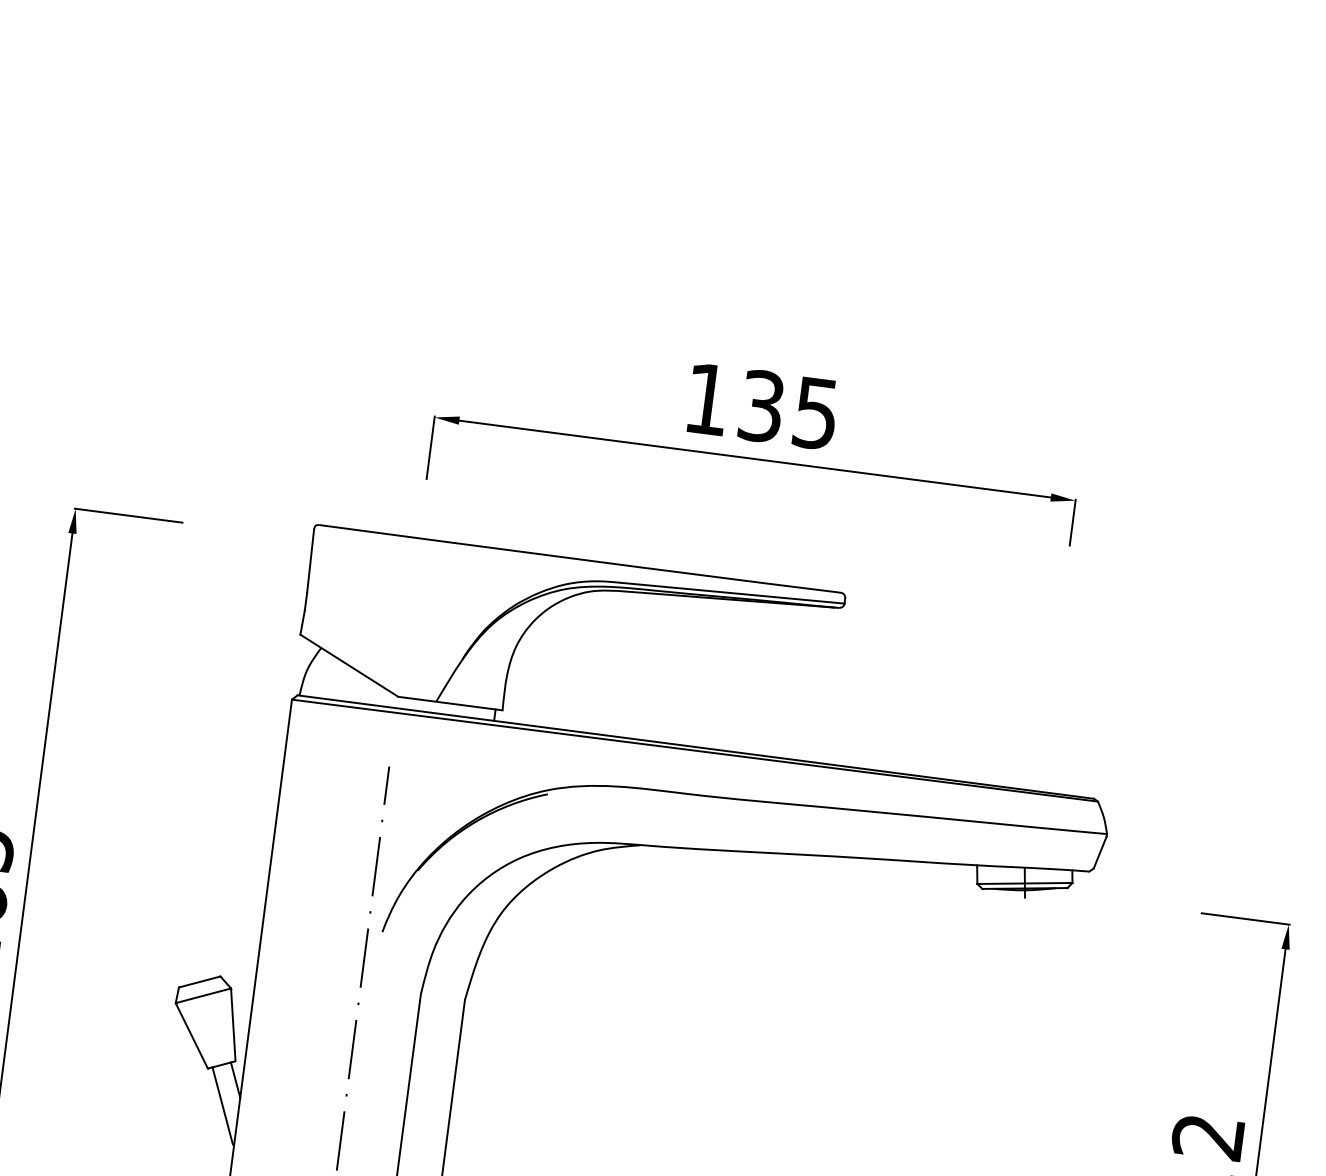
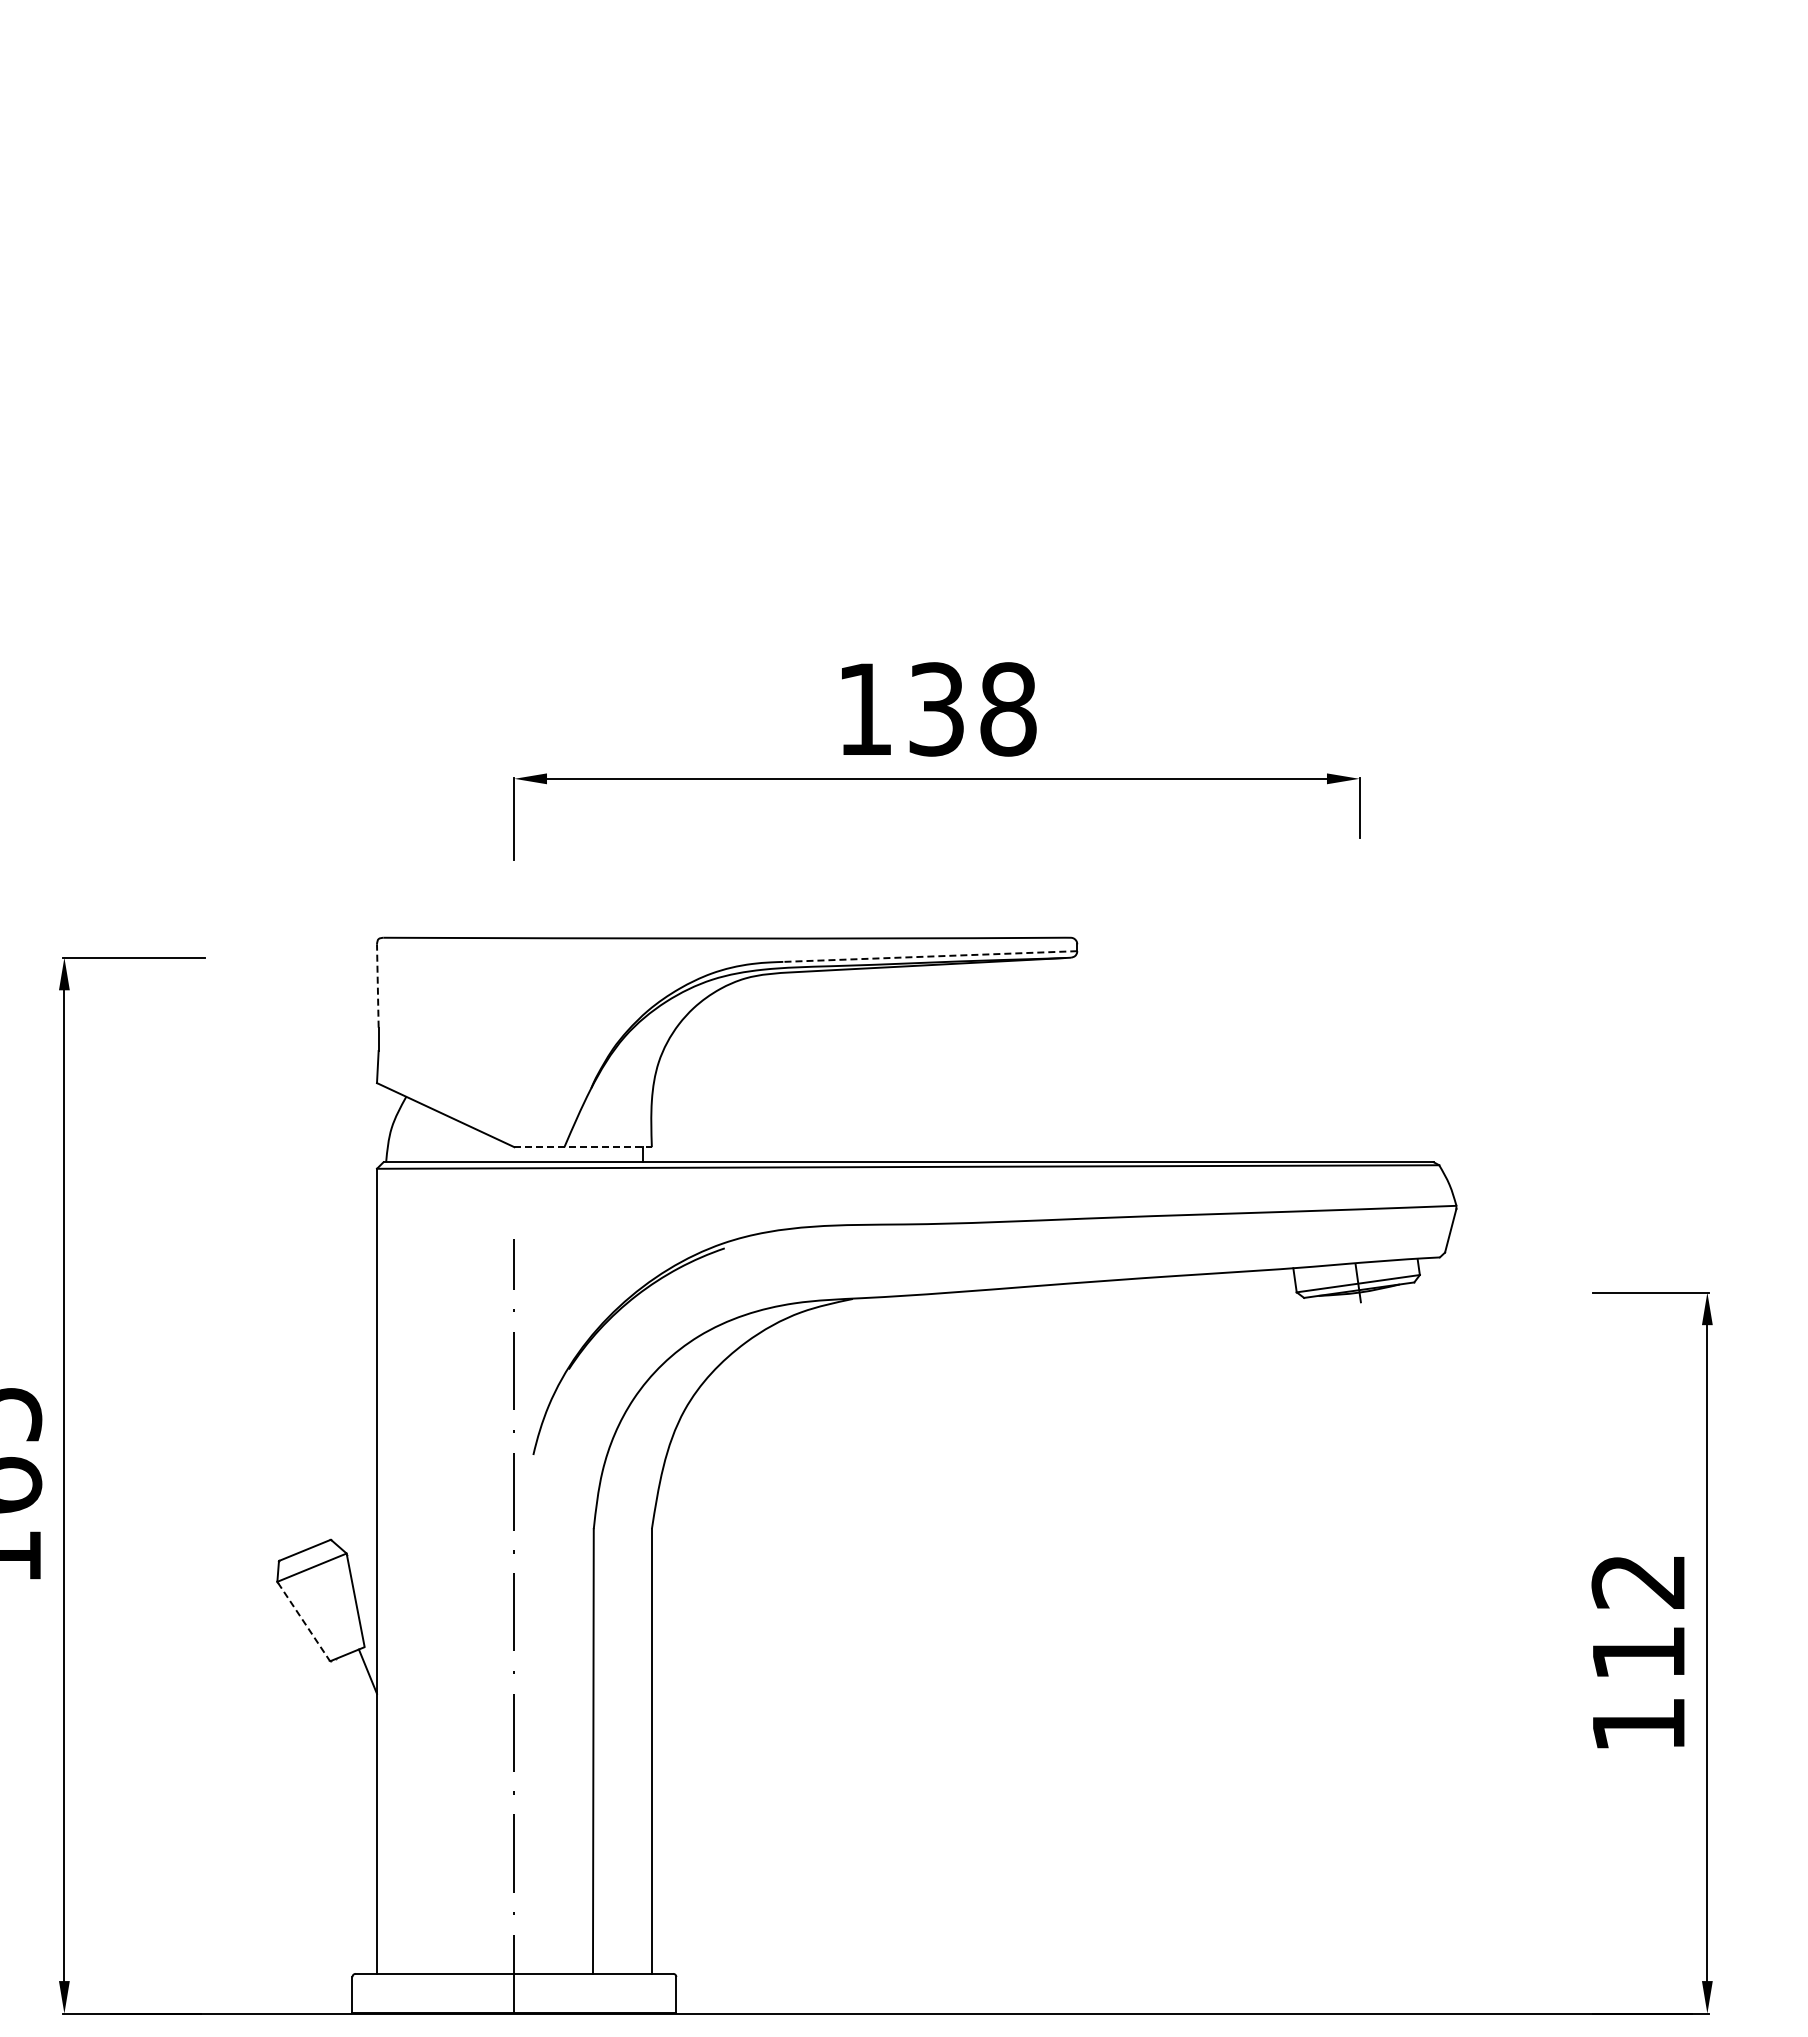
text: (816, 413) -> (1008, 709), 135 -> 138
line: (310, 560) -> (377, 985), solid -> dashed
line: (731, 593) -> (929, 956), solid -> dashed
line: (450, 703) -> (583, 1147), solid -> dashed
line: (191, 1035) -> (303, 1621), solid -> dashed
line: (222, 1105) -> (355, 1706), removed

